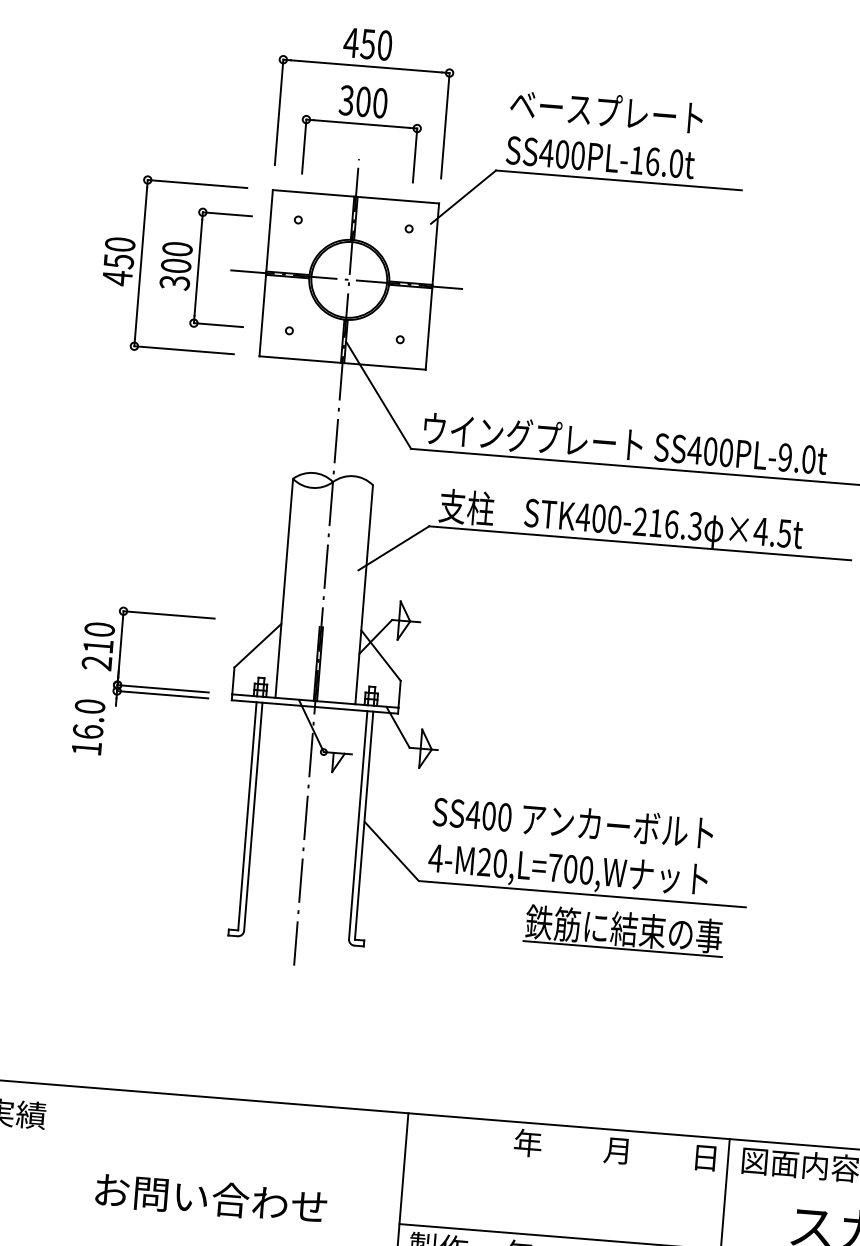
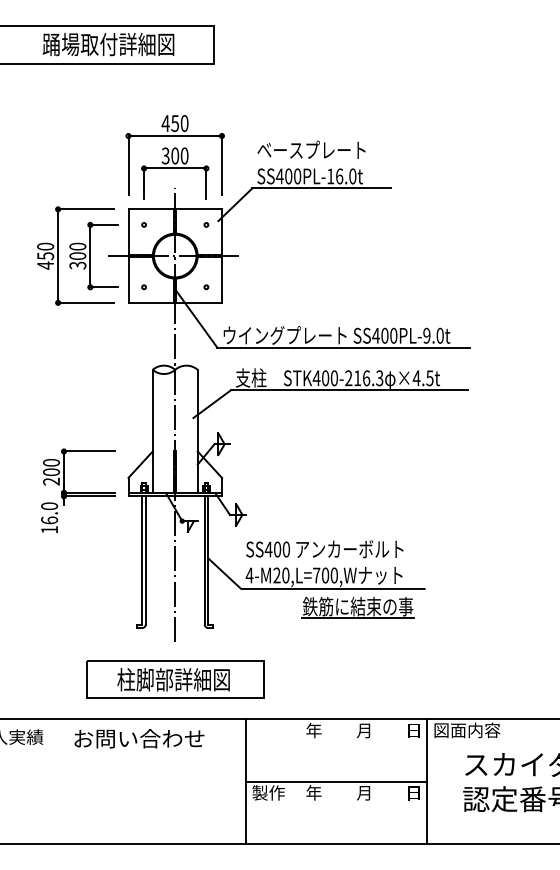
text: (98, 646) -> (51, 472), 210 -> 200
part: (289, 1032) -> (175, 679), added
text: (211, 1198) -> (139, 738), moved

